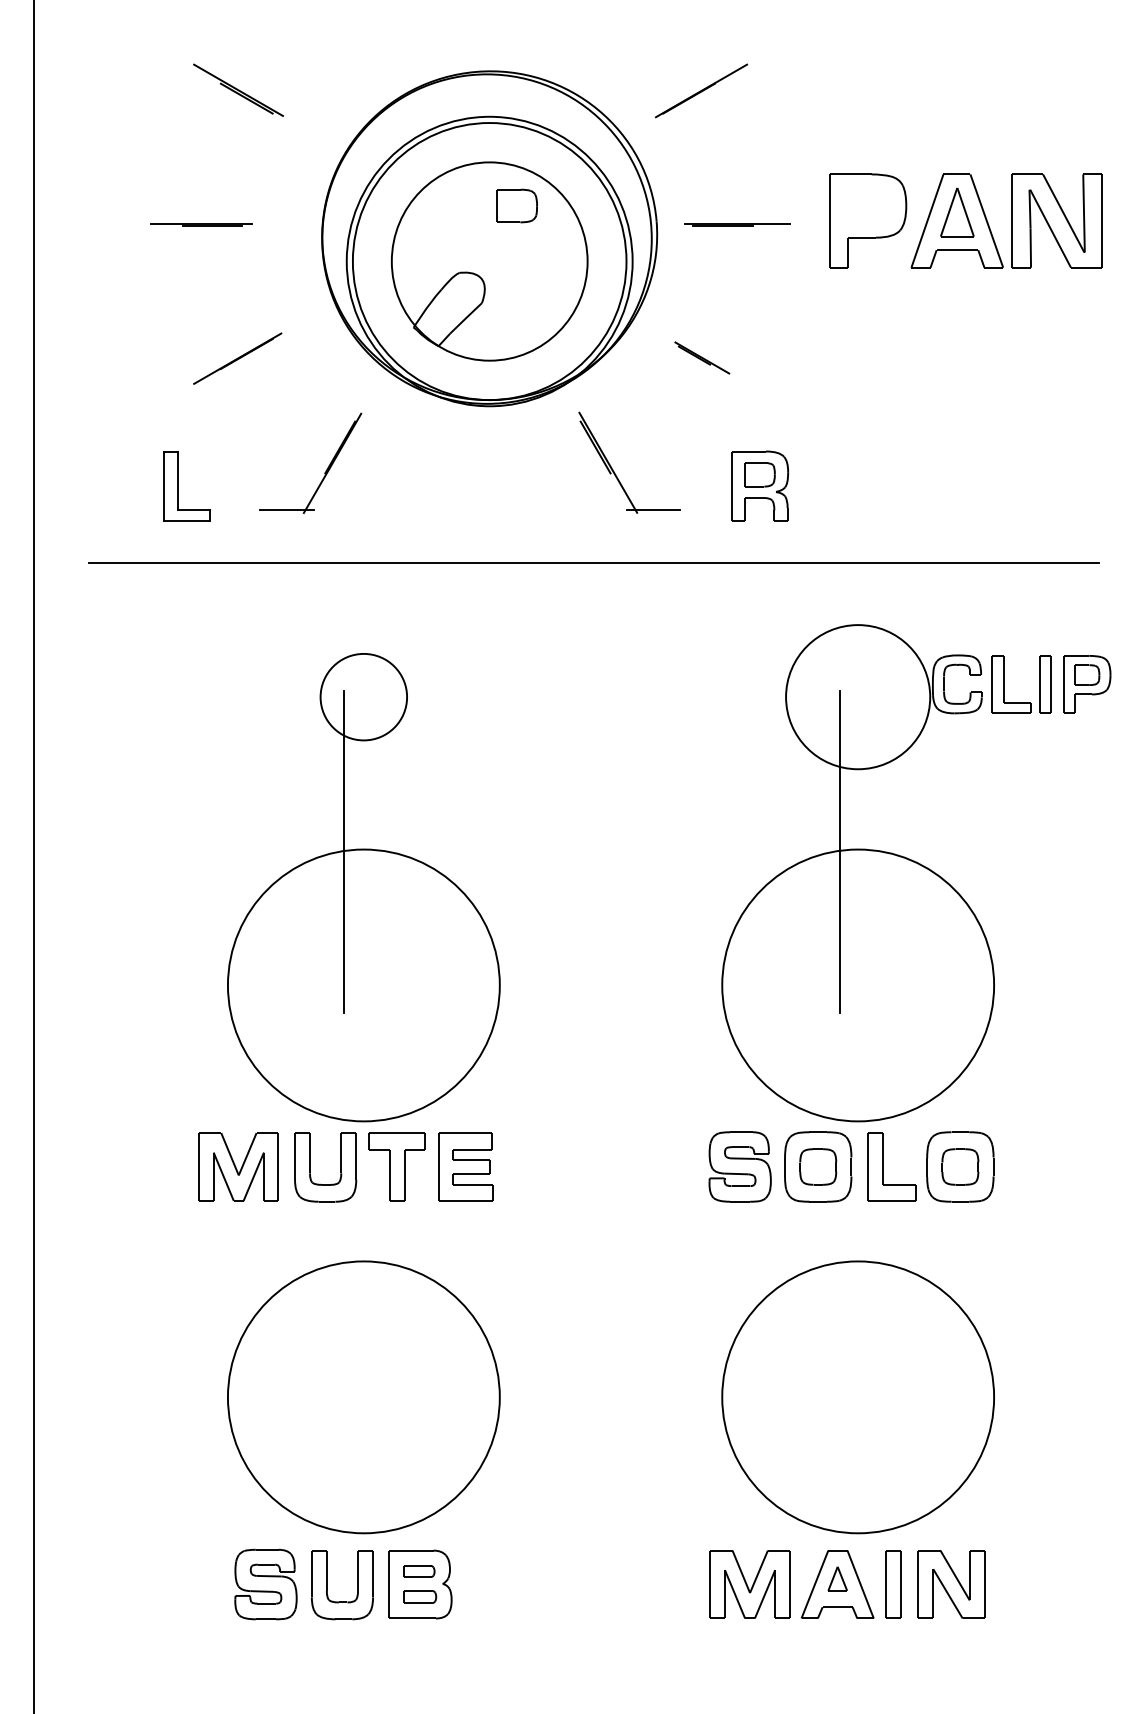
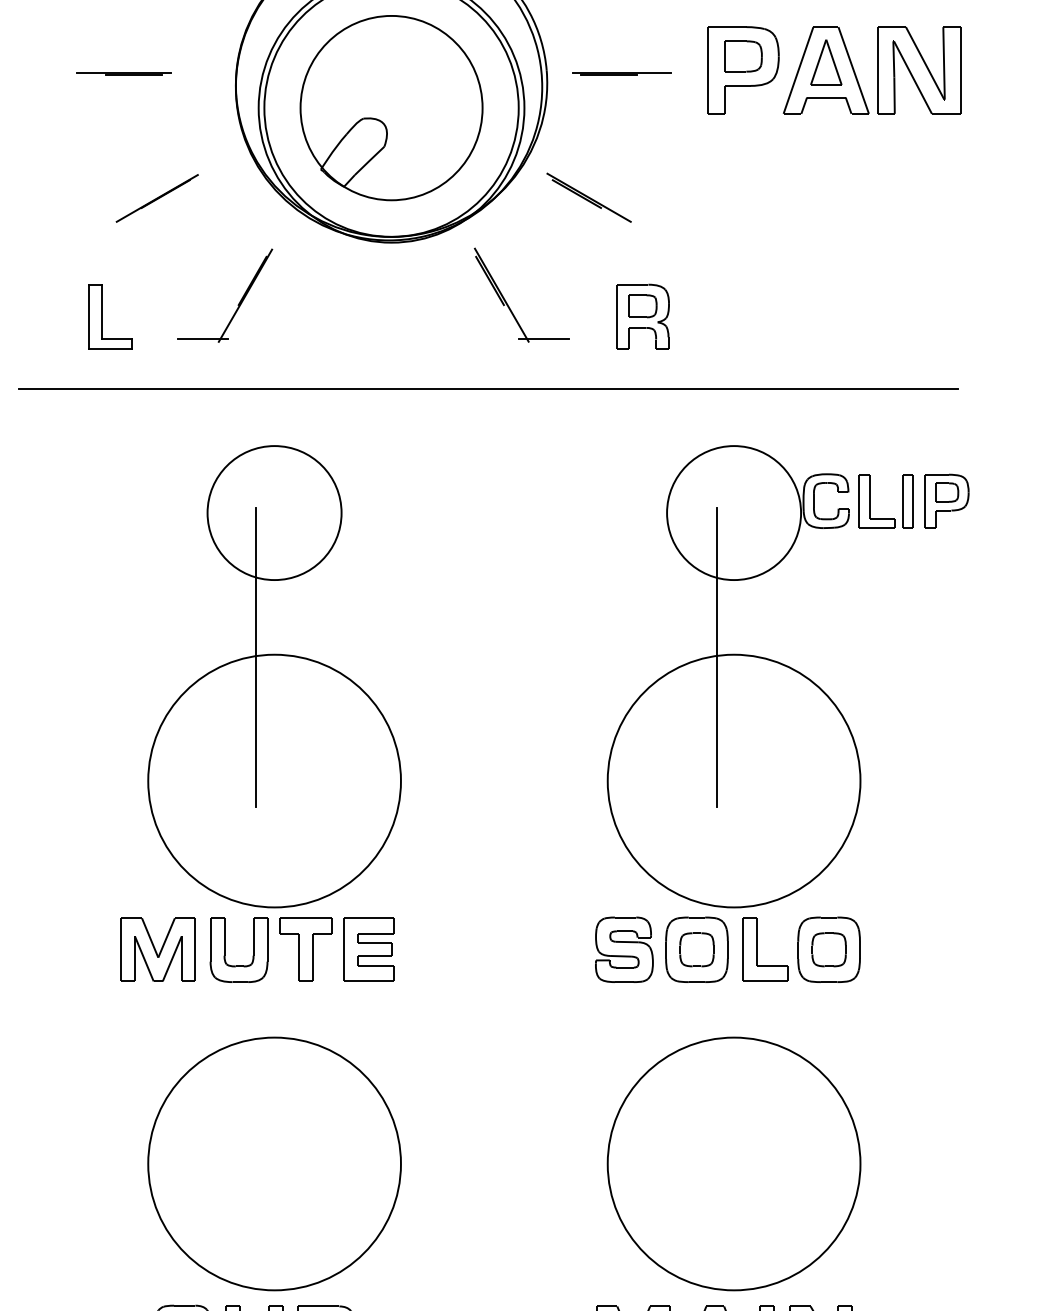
part: (516, 205) -> (742, 56), moved
part: (702, 357) -> (589, 197), size x1.67
circle: (363, 697) -> (274, 513), size x1.67

